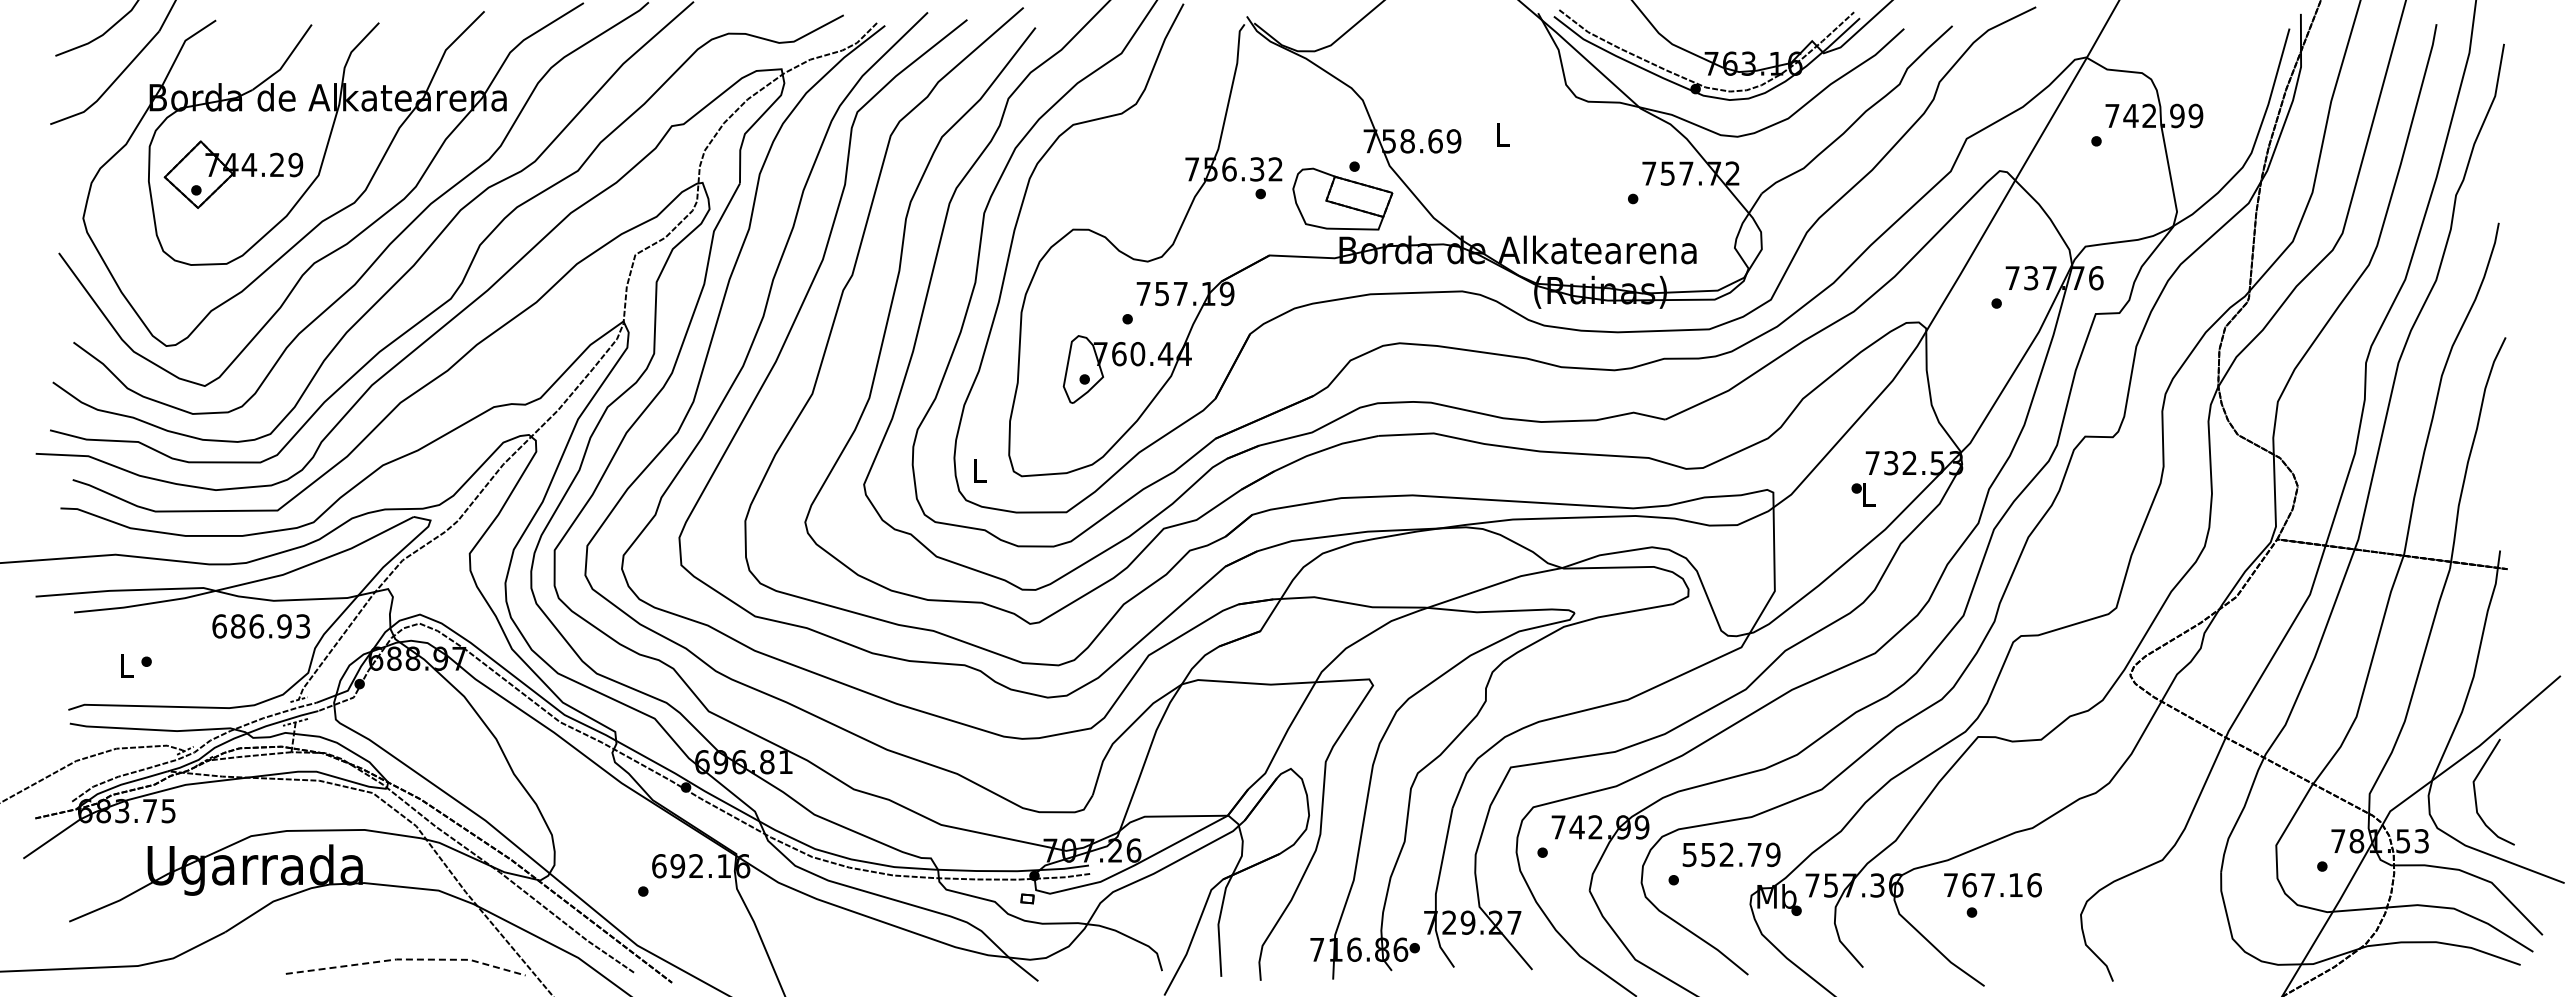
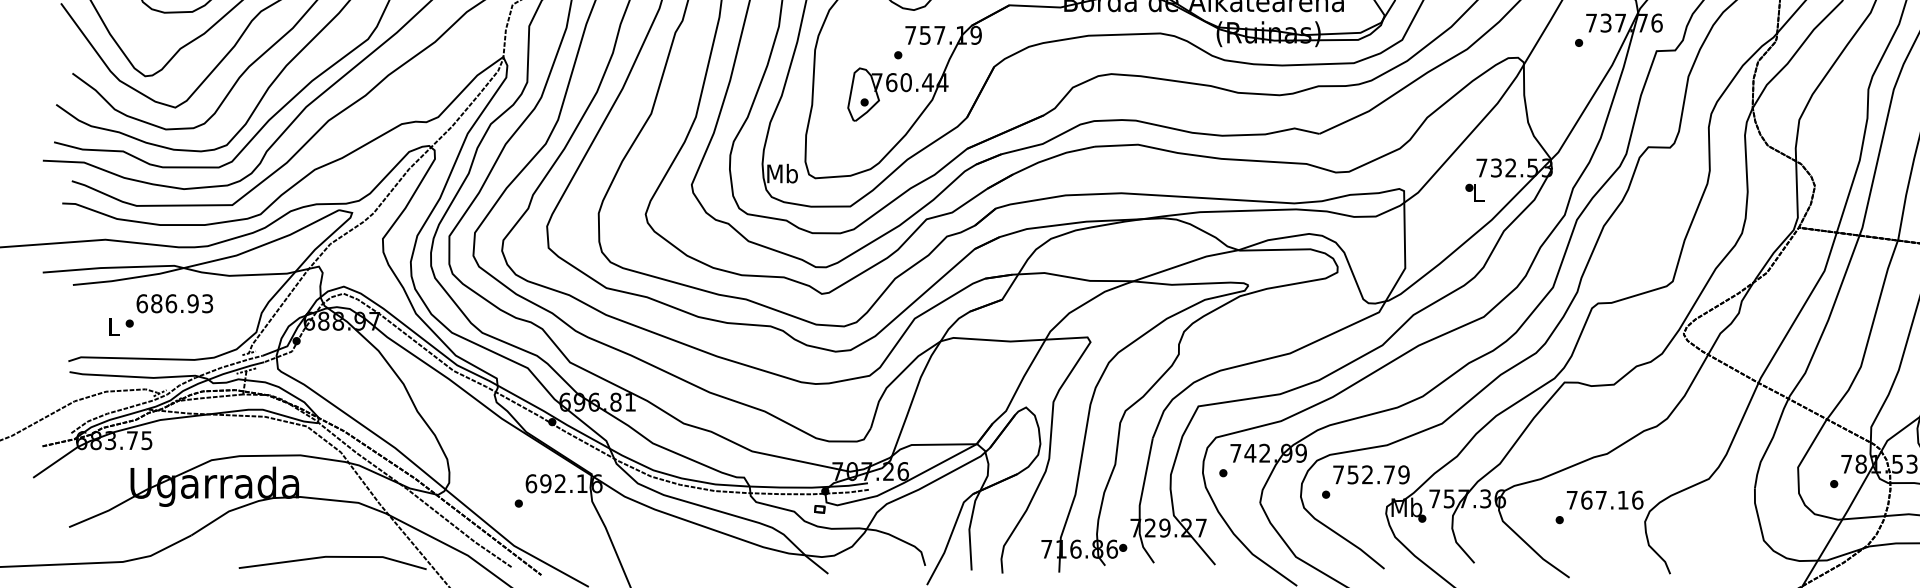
text: (979, 469) -> (782, 172), L -> Mb
text: (261, 626) -> (175, 303), moved
text: (1689, 855) -> (1338, 475), 552.79 -> 752.79
text: (1992, 885) -> (1604, 500), moved
line: (407, 959) -> (334, 556), dashed -> solid

